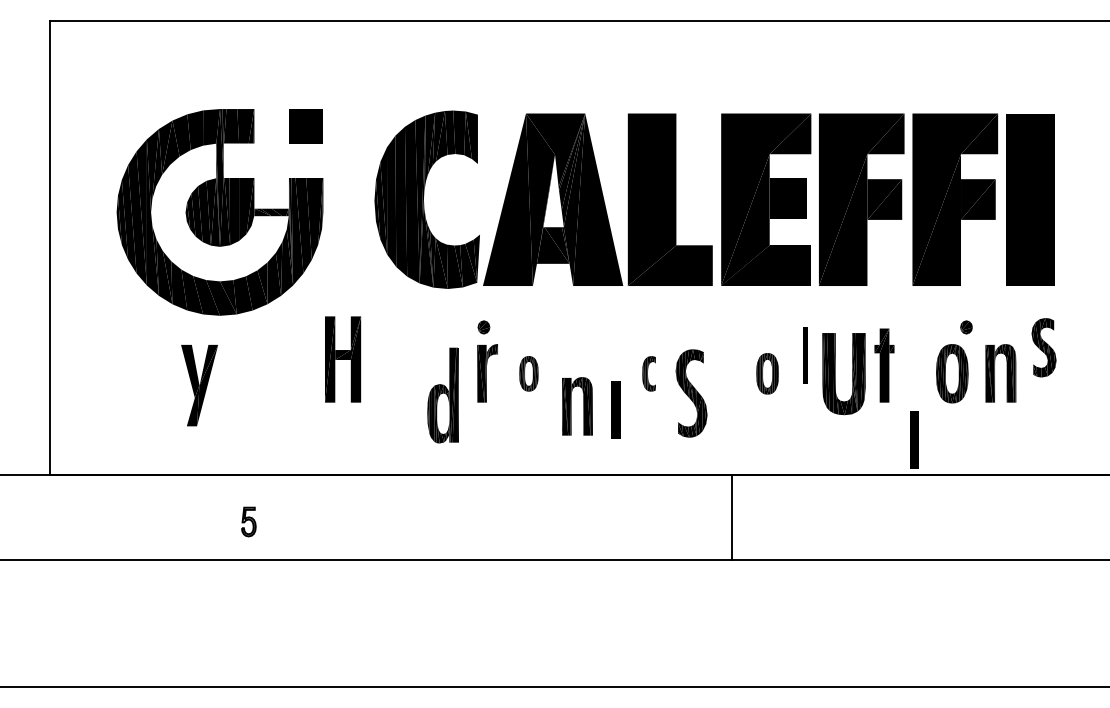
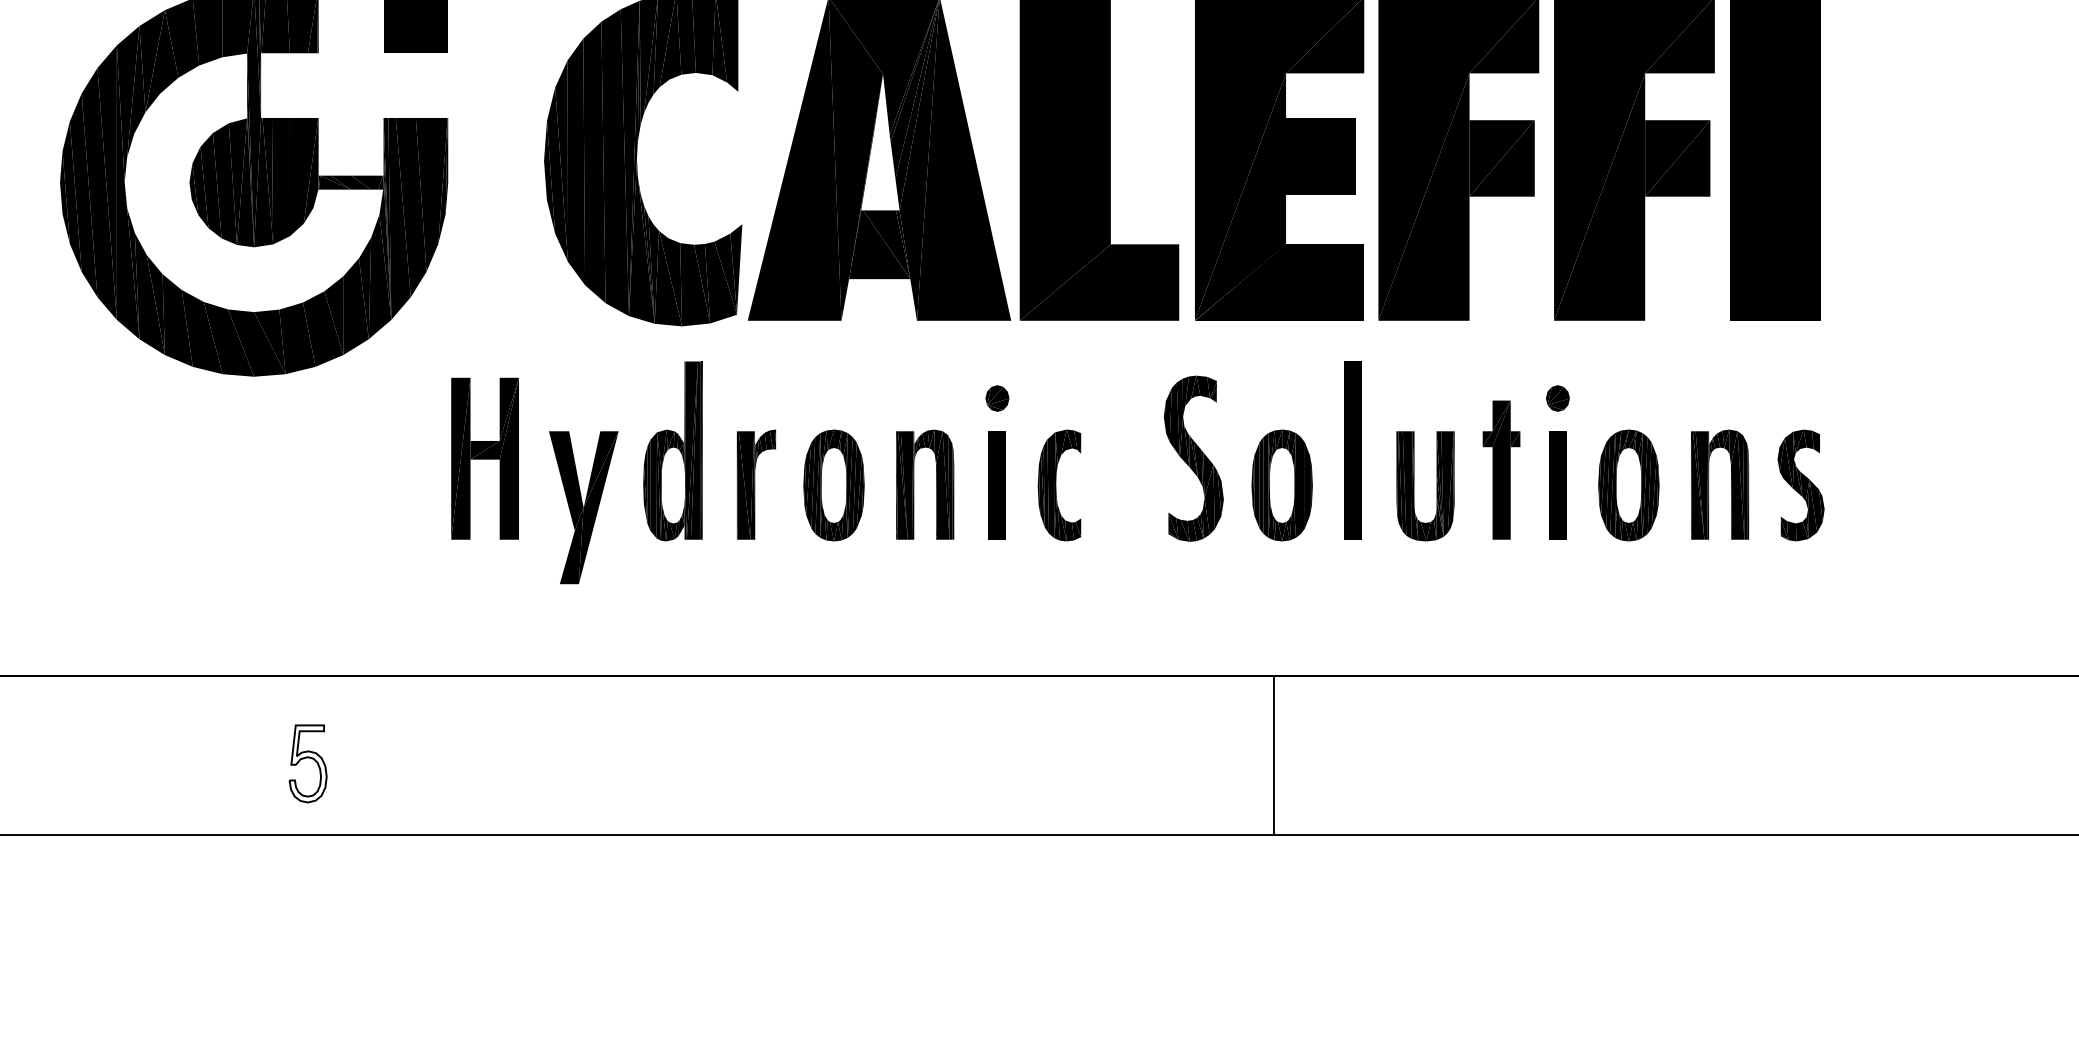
part: (483, 327) -> (996, 398), moved
part: (966, 327) -> (1557, 398), moved
part: (1043, 347) -> (1800, 484), moved
part: (805, 355) -> (1353, 451), size x1.67
part: (528, 373) -> (833, 484), size x1.67
part: (648, 373) -> (1058, 484), size x1.67
part: (767, 373) -> (1281, 484), size x1.43
part: (843, 374) -> (1424, 486), size x0.71
part: (199, 385) -> (583, 507), moved
part: (691, 393) -> (1193, 458), moved
part: (442, 395) -> (671, 451), moved
part: (577, 406) -> (925, 484), moved
part: (615, 409) -> (996, 484), moved
part: (914, 439) -> (1557, 484), moved
line: (732, 517) -> (1274, 755), moved
part: (248, 521) -> (307, 762), size x1.43

